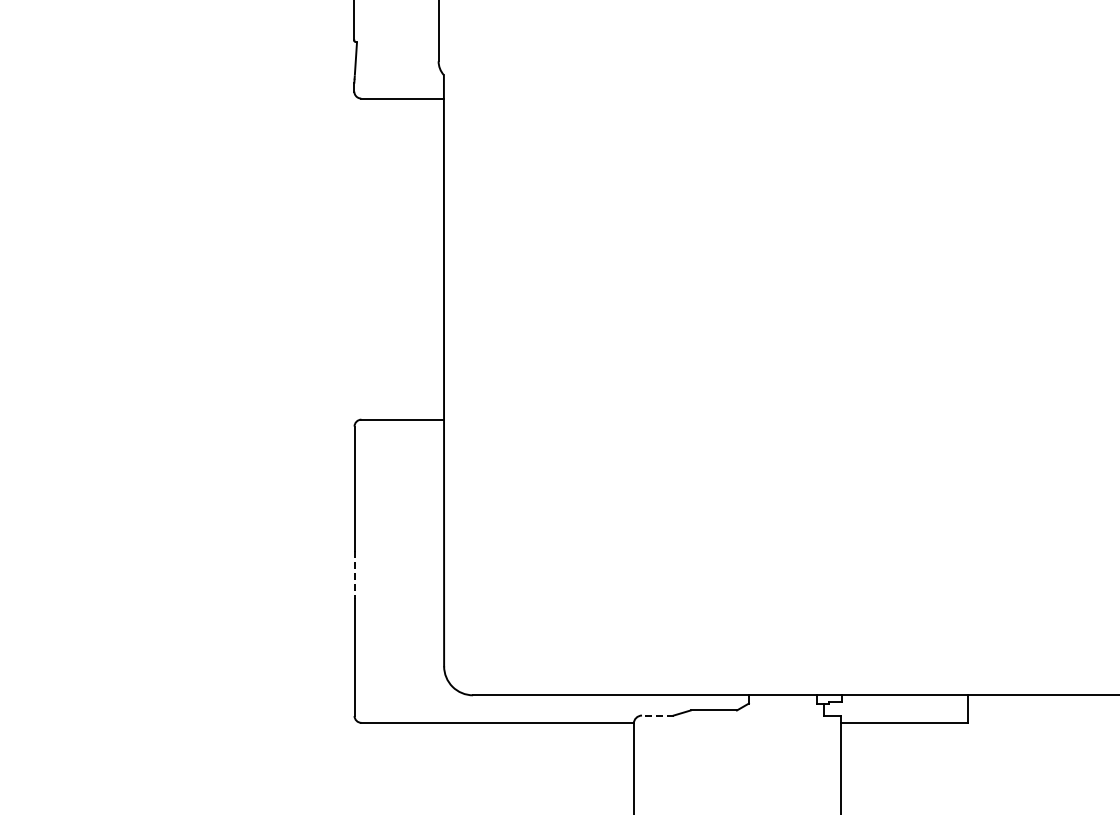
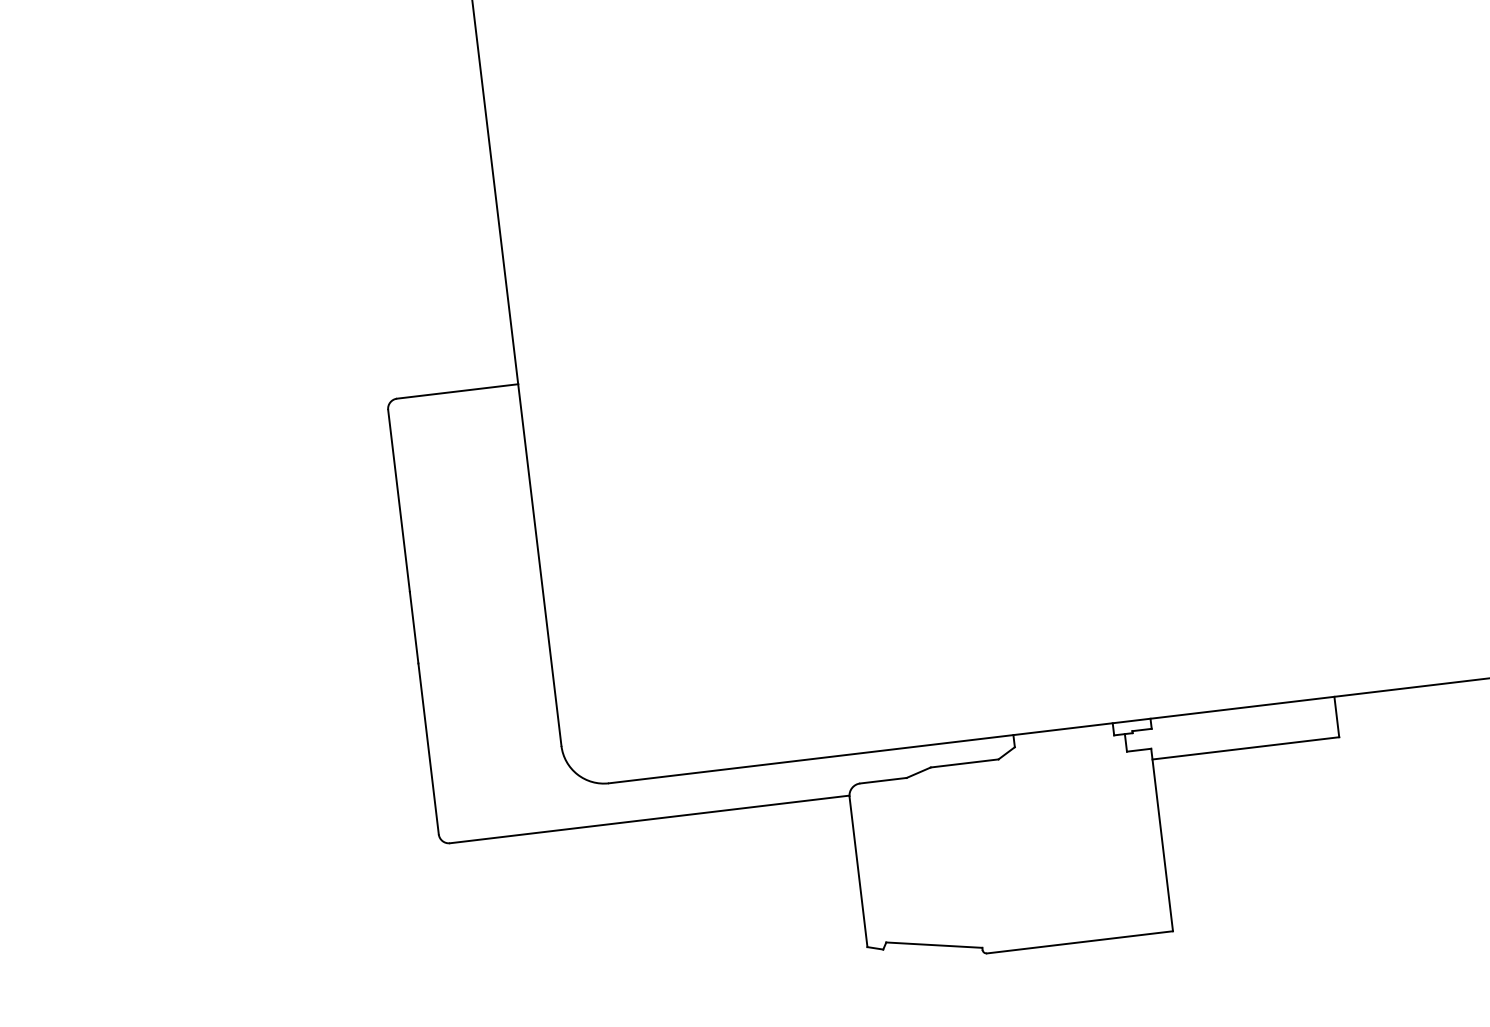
line: (354, 575) -> (414, 628), dashed -> solid
line: (657, 715) -> (882, 780), dashed -> solid

